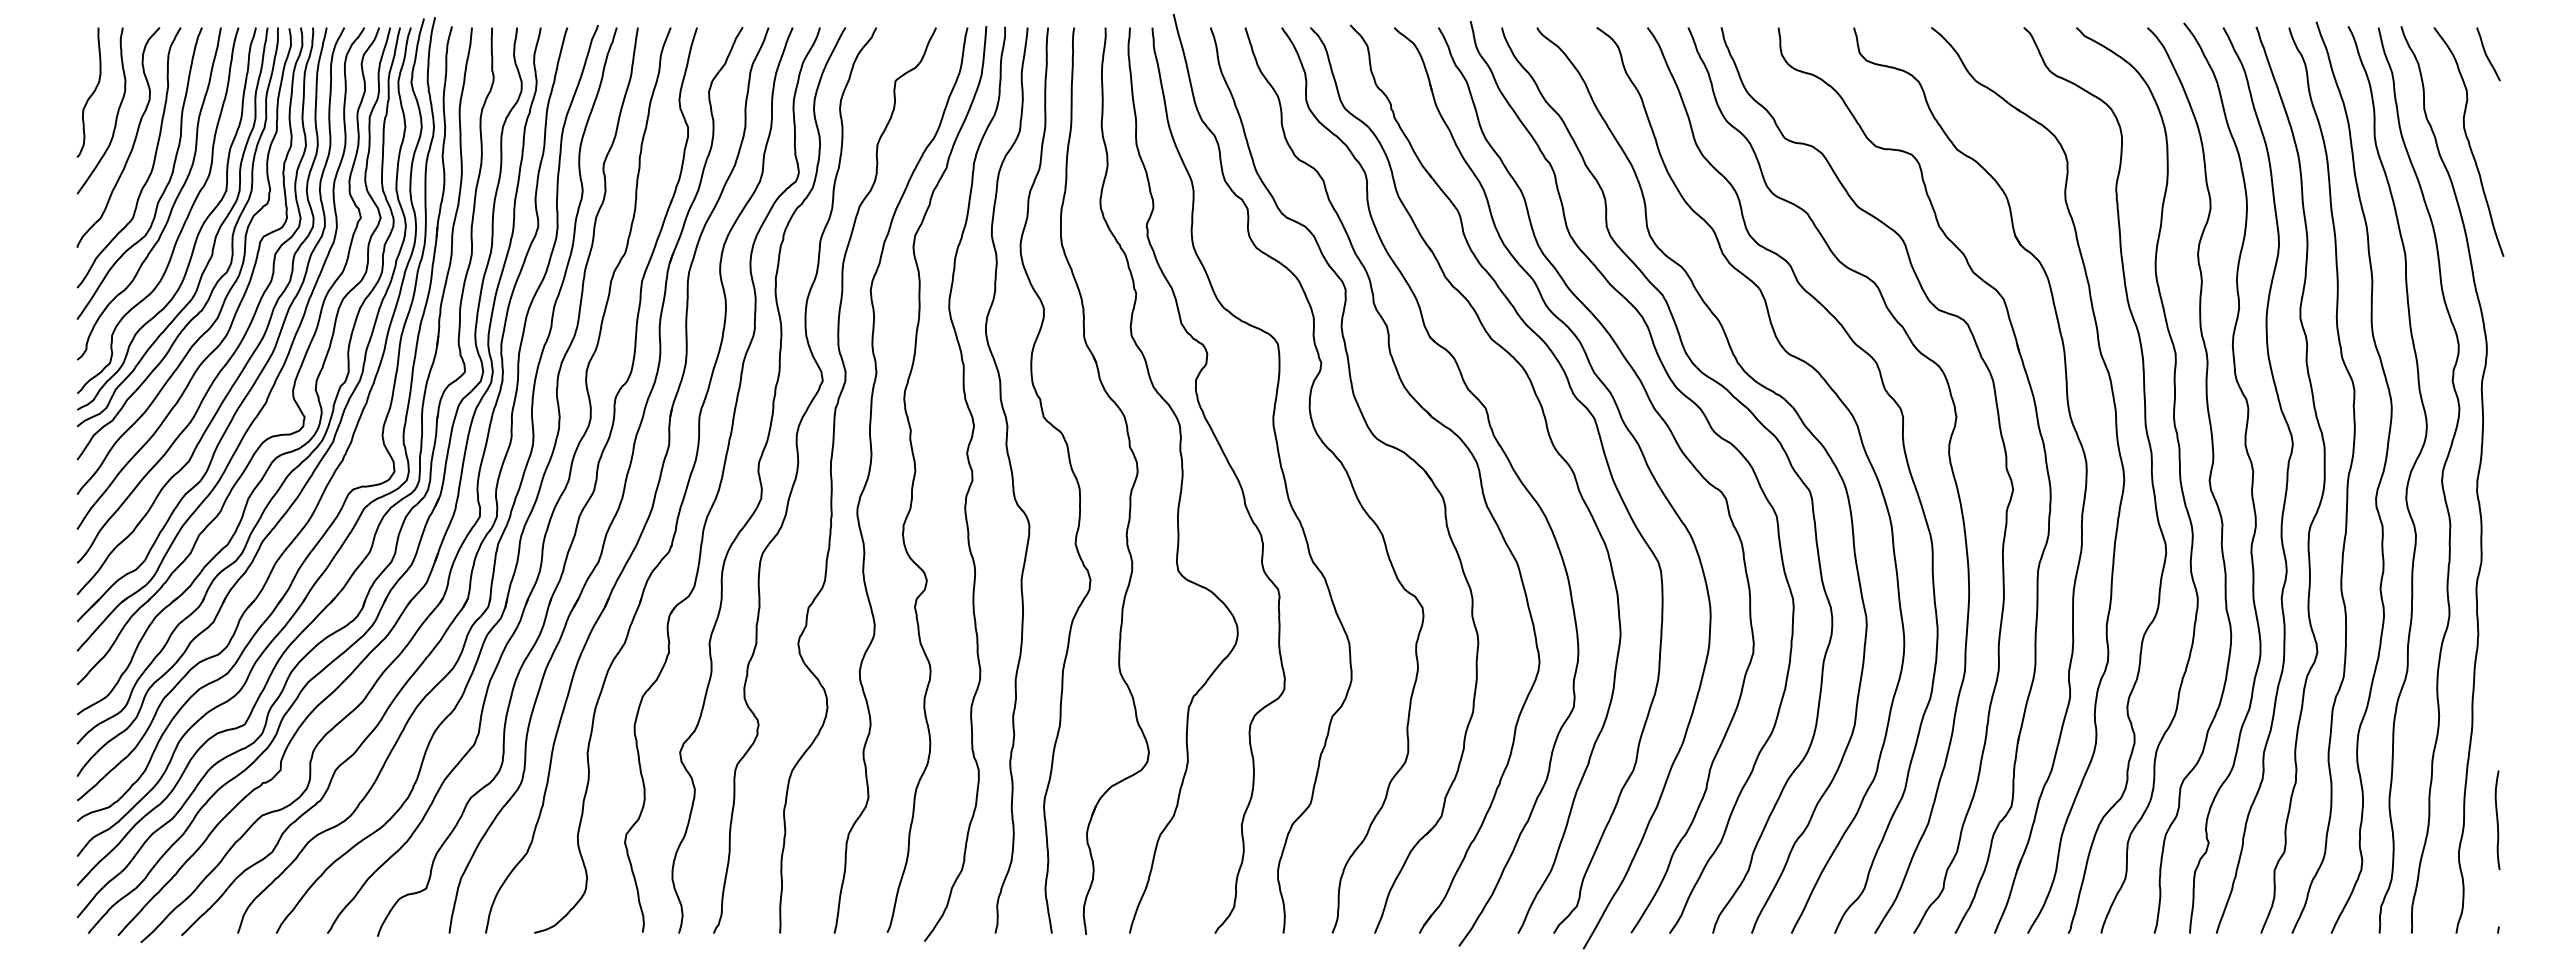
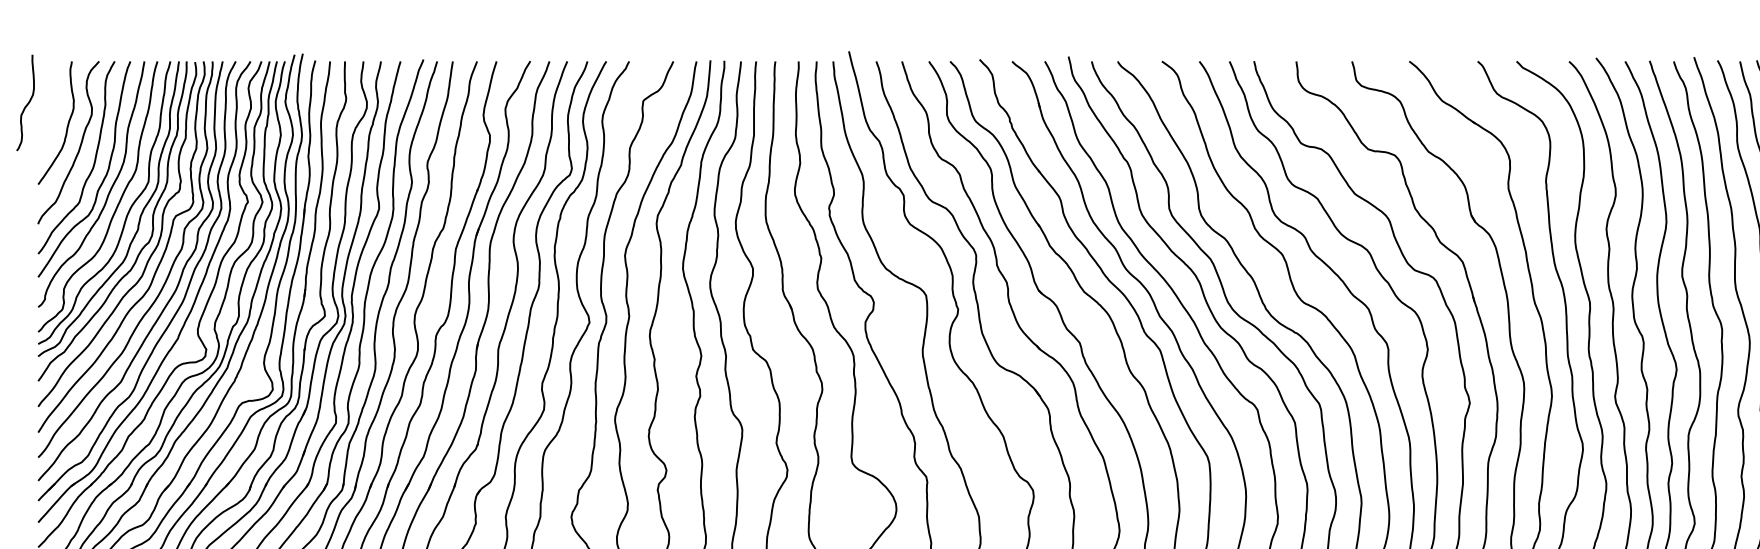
curve: (91, 93) -> (27, 103), moved

